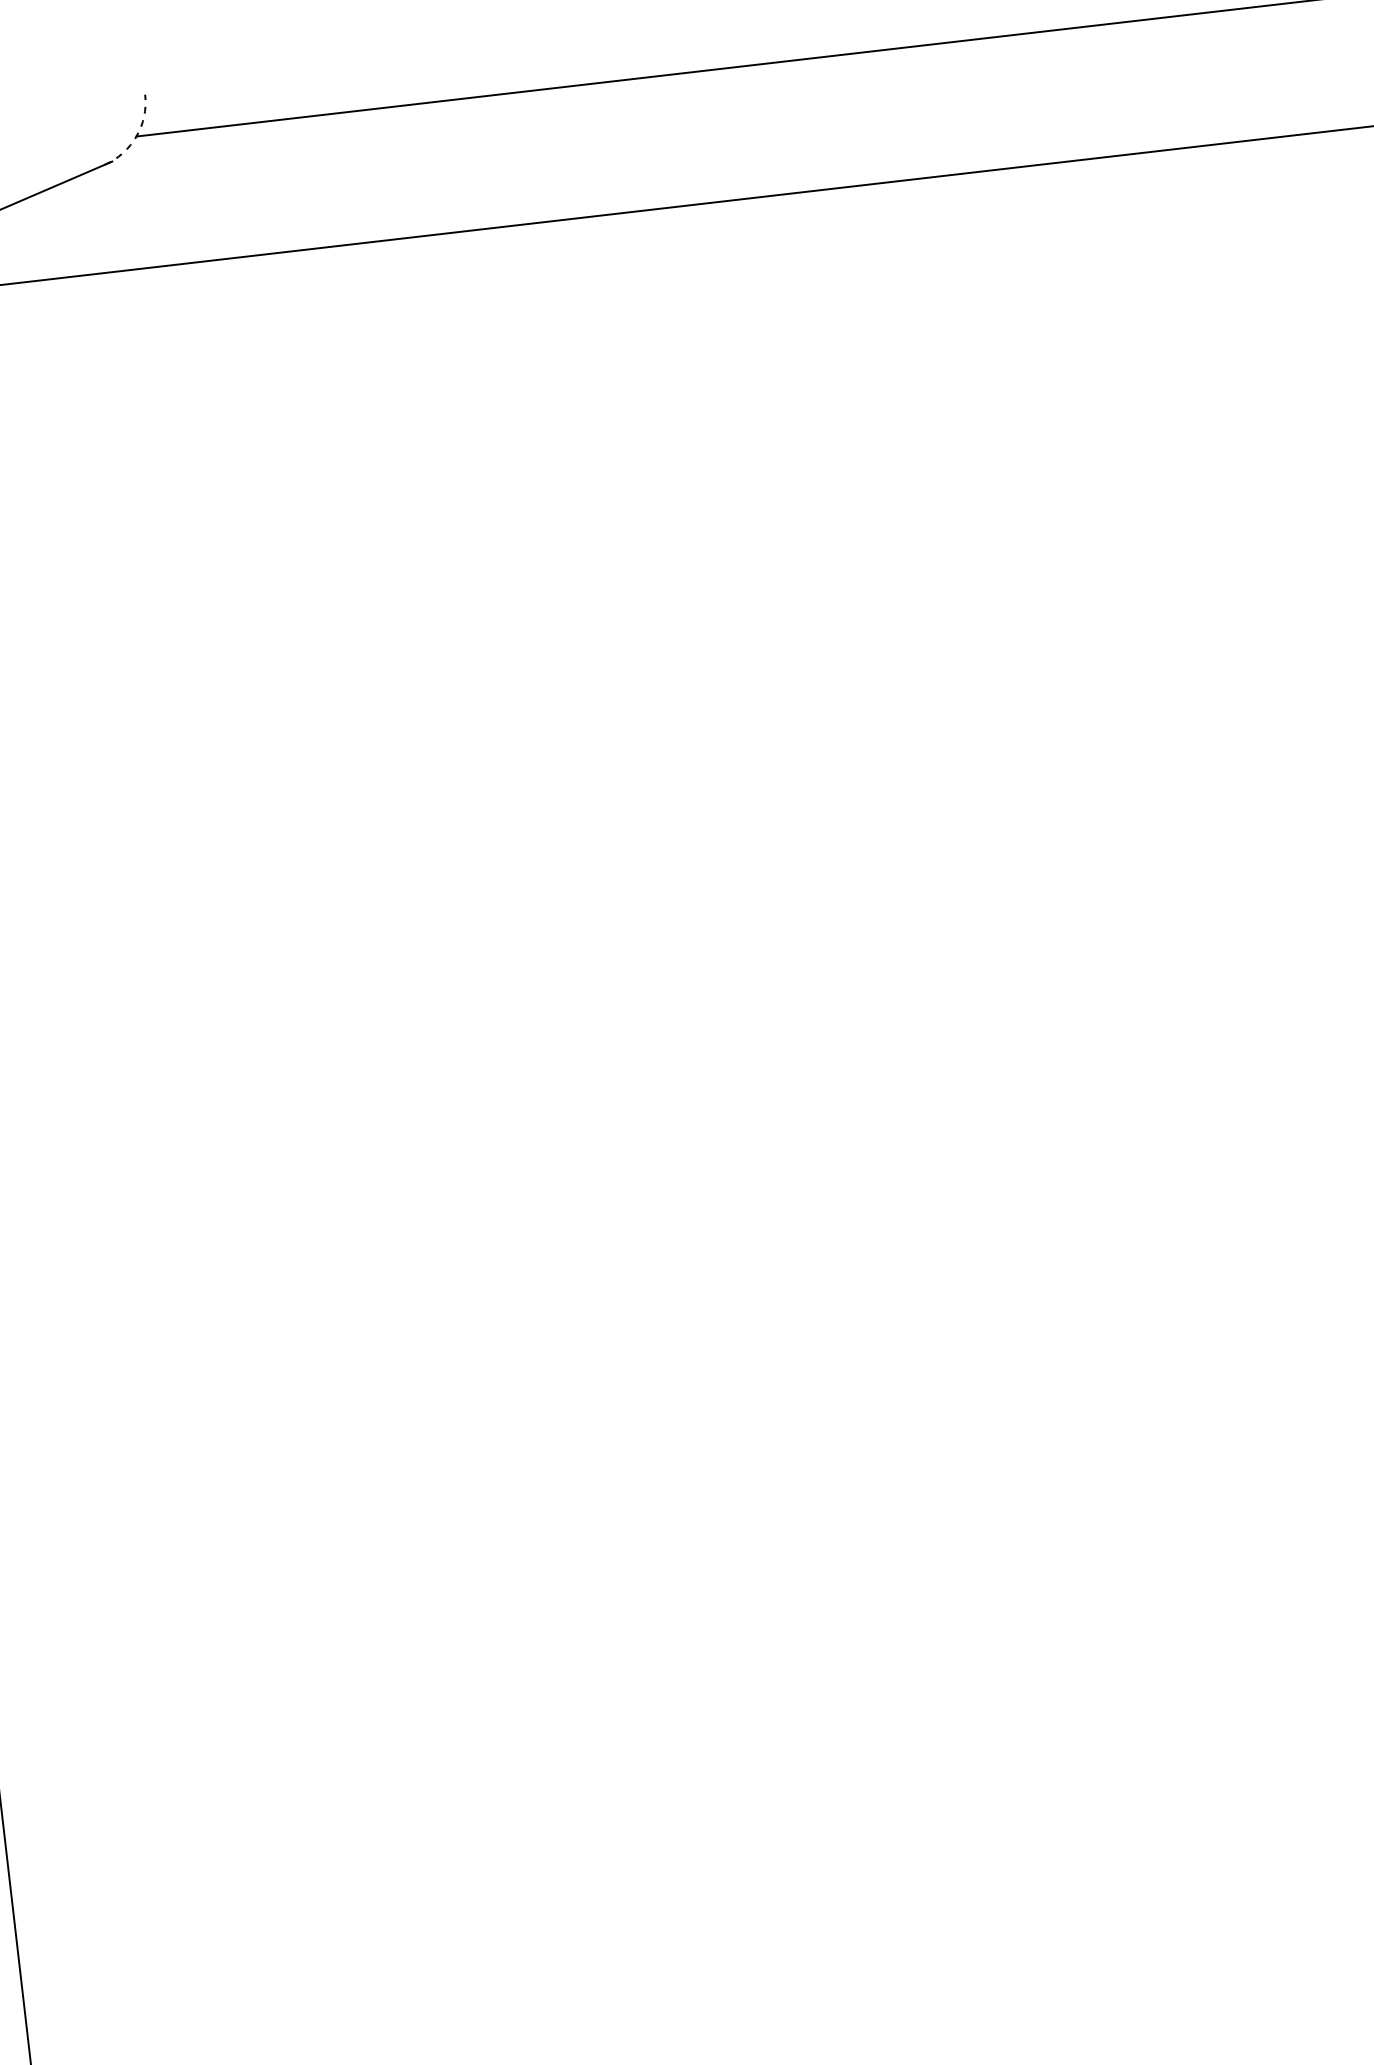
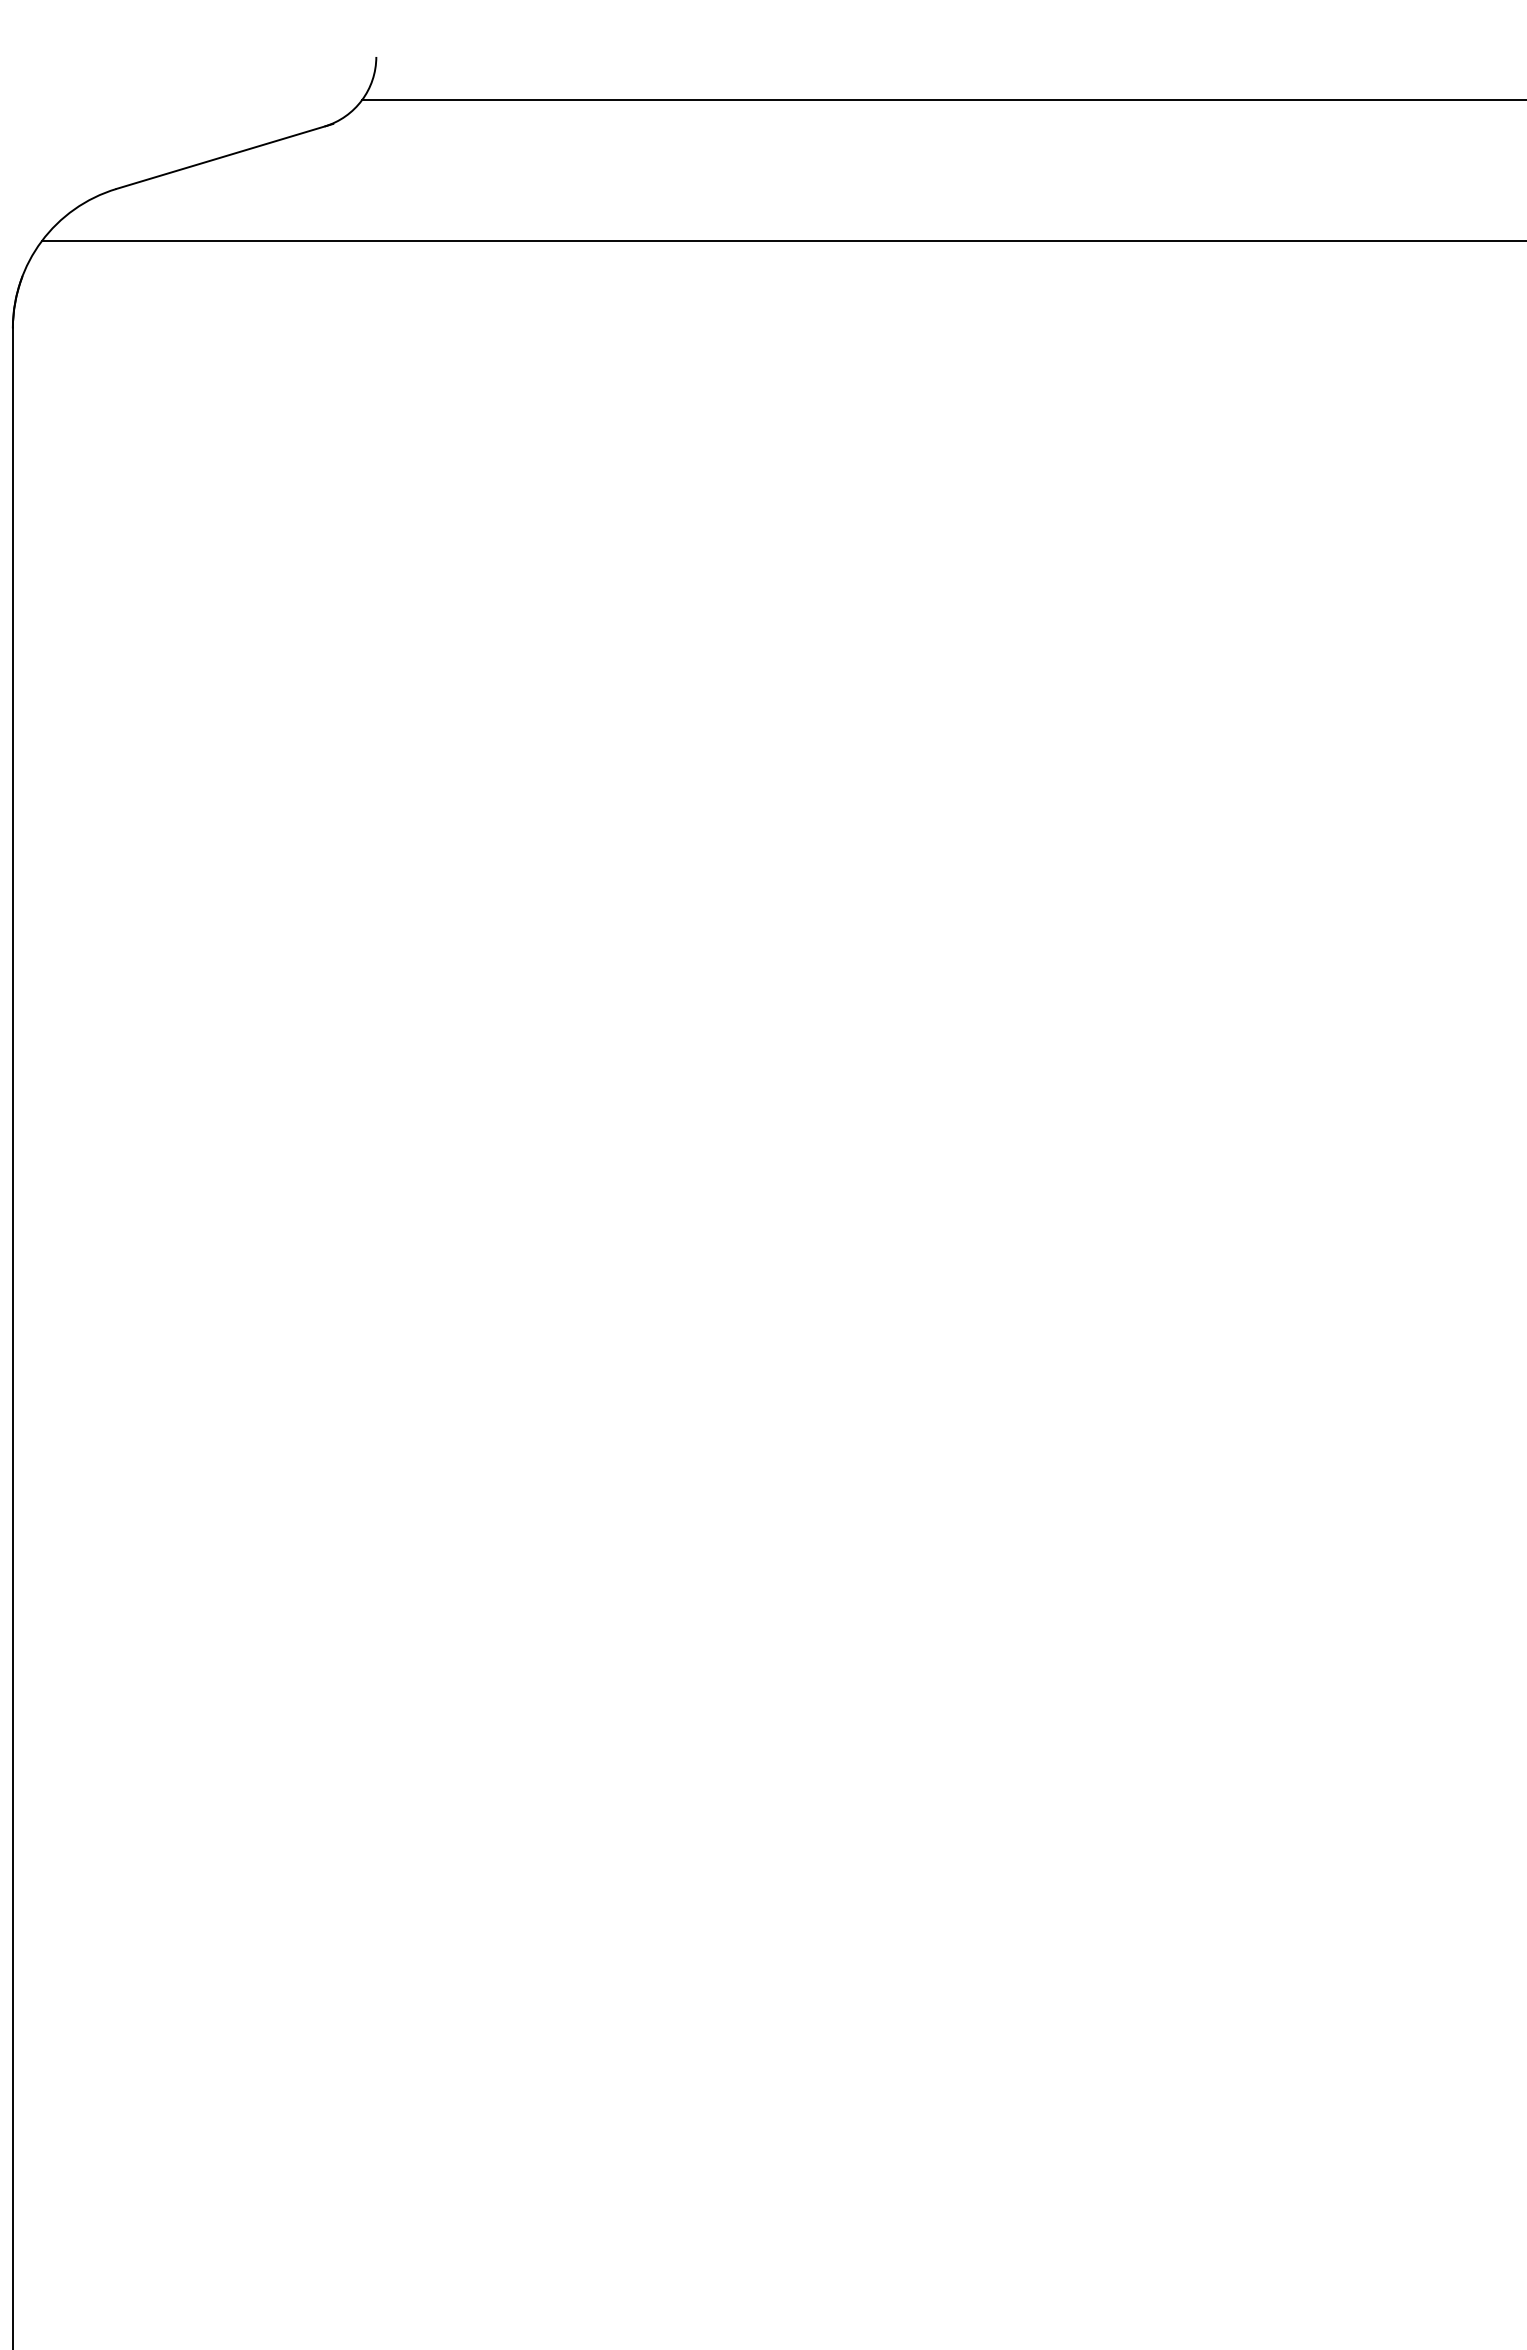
arc: (136, 136) -> (361, 100), dashed -> solid

